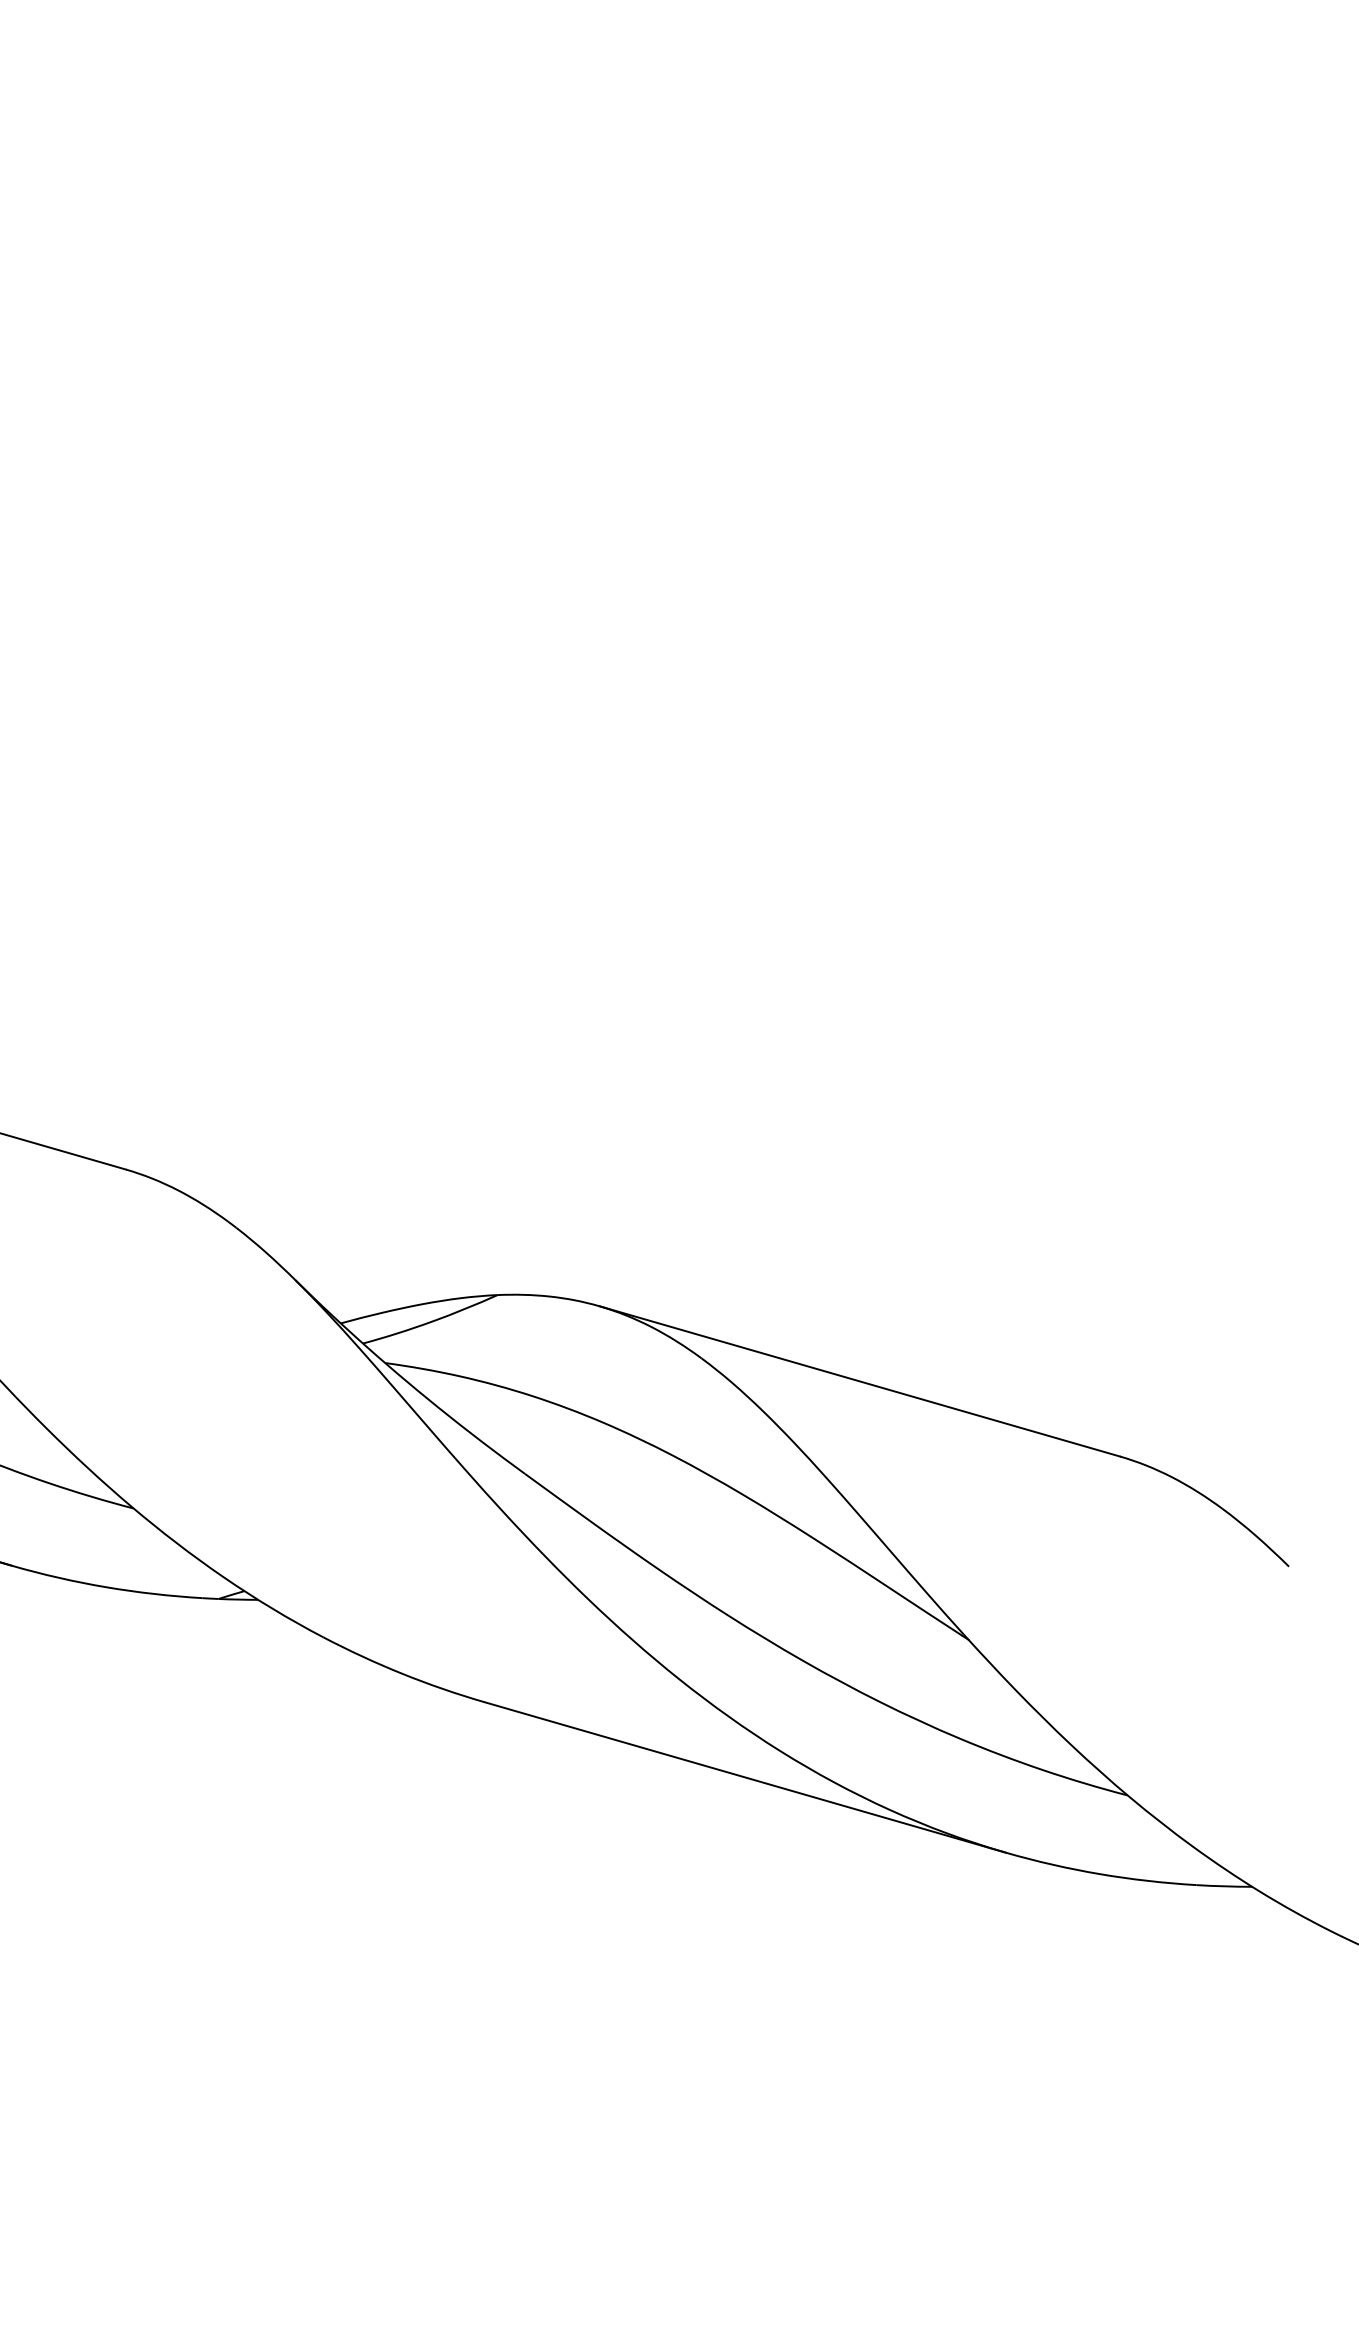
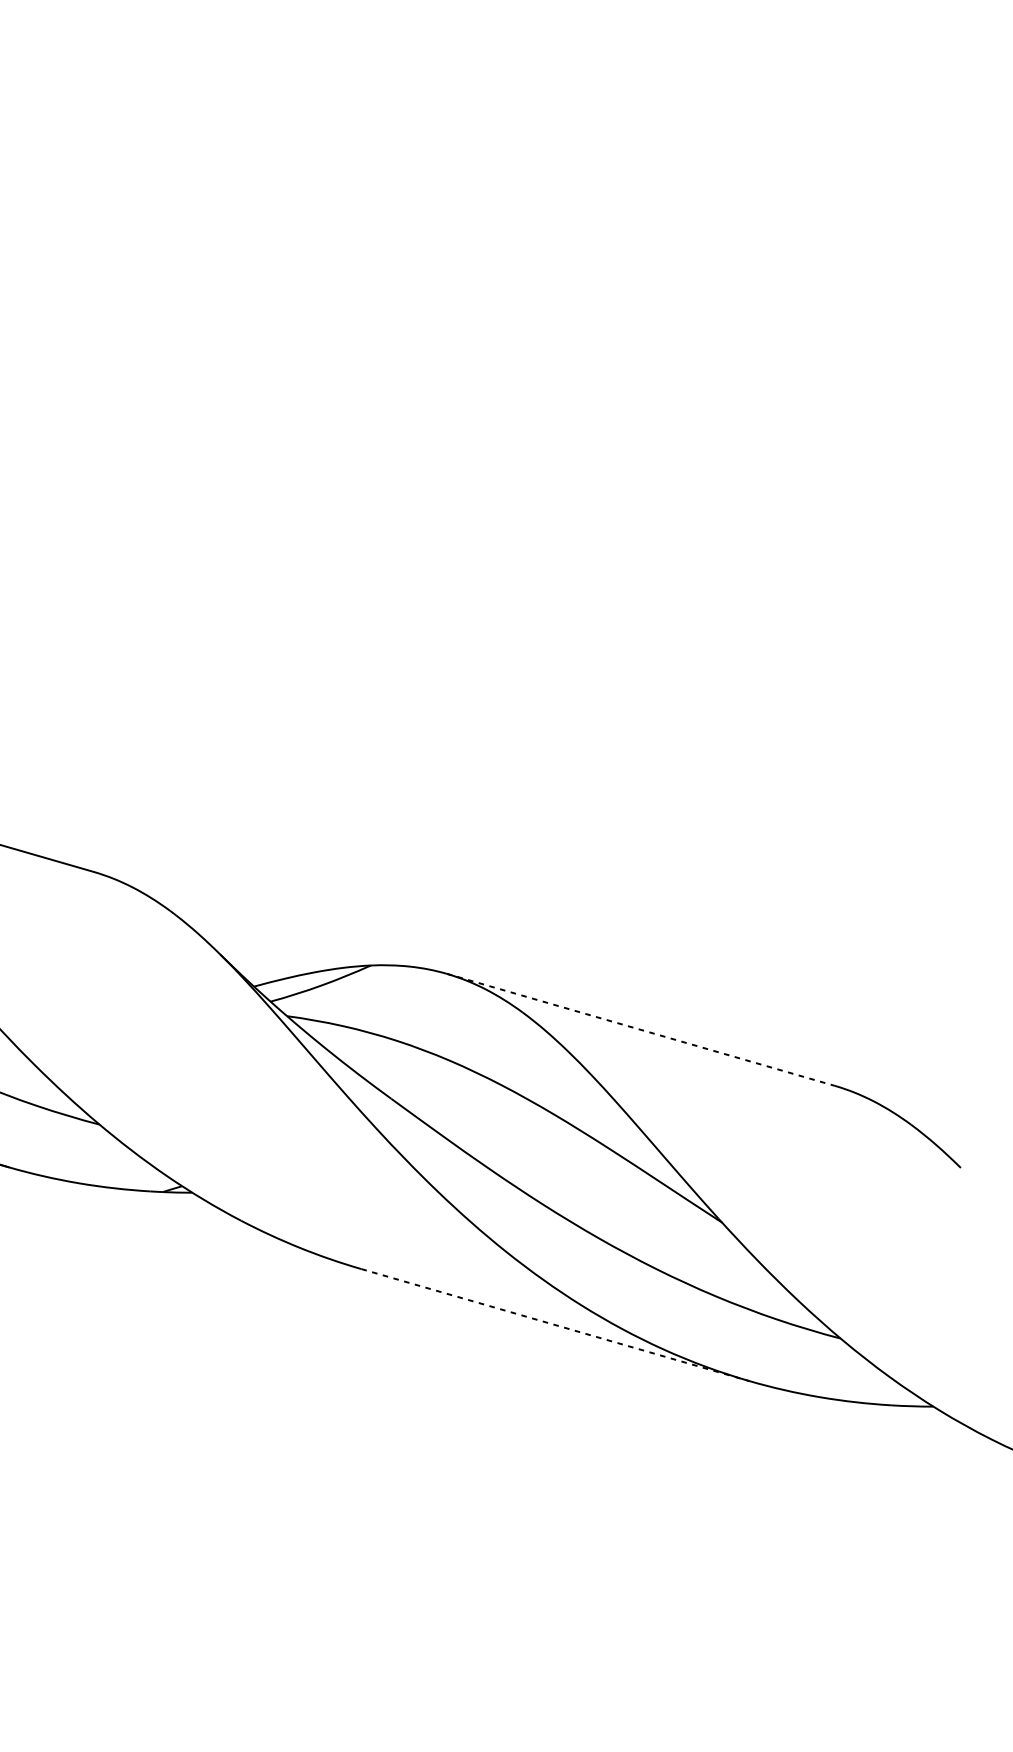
line: (859, 1381) -> (640, 1029), solid -> dashed
line: (745, 1777) -> (555, 1325), solid -> dashed

